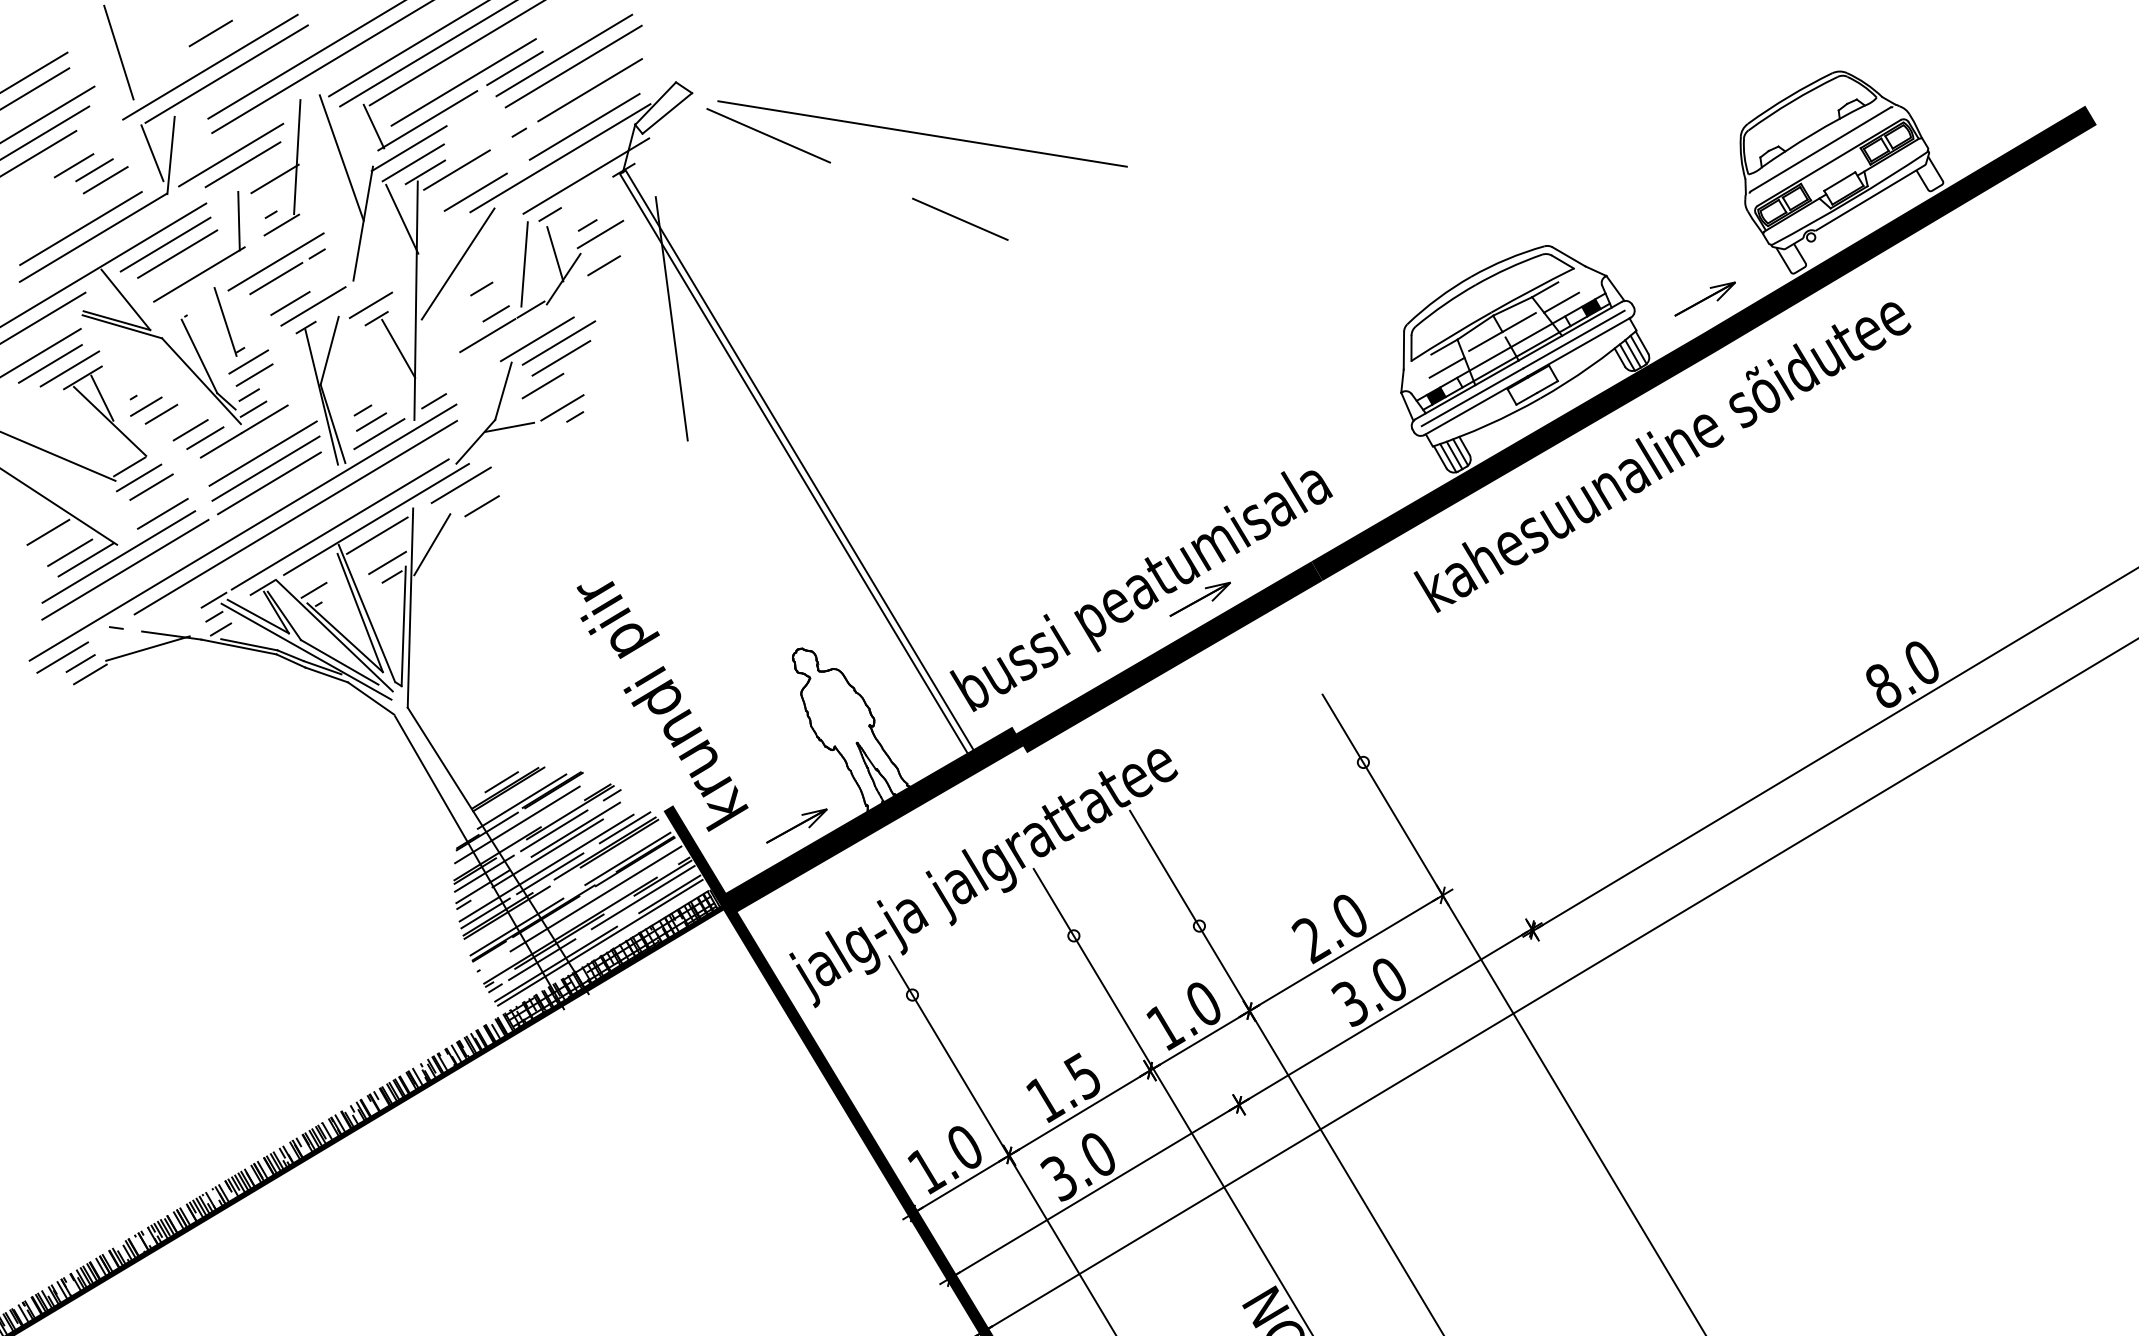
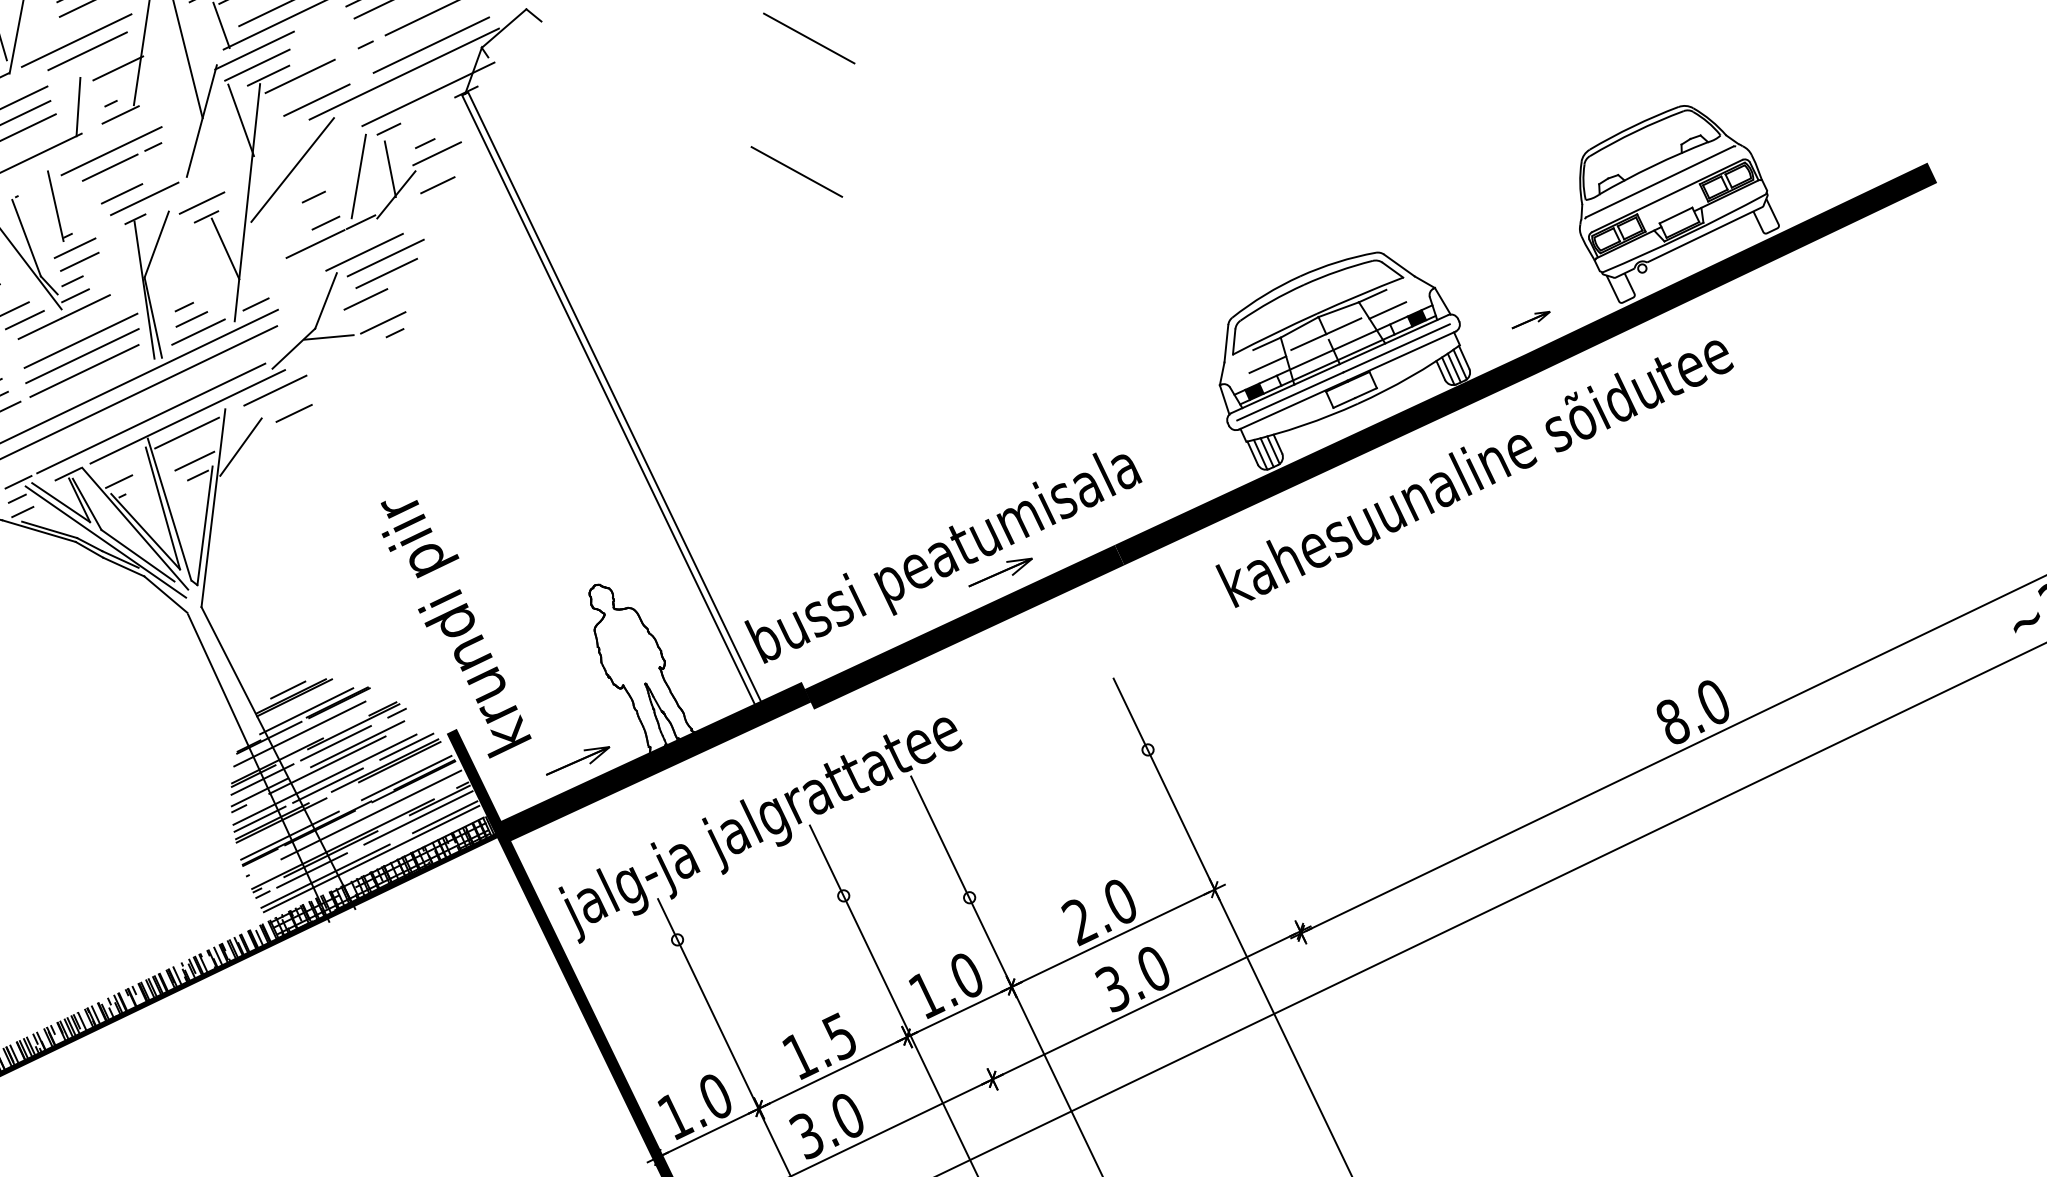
line: (960, 84) -> (809, 37), added
line: (667, 113) -> (515, 39), removed
line: (922, 133) -> (767, 82), removed
line: (768, 135) -> (613, 70), removed
part: (1704, 298) -> (1530, 319), size x0.6
line: (671, 318) -> (500, 243), removed

